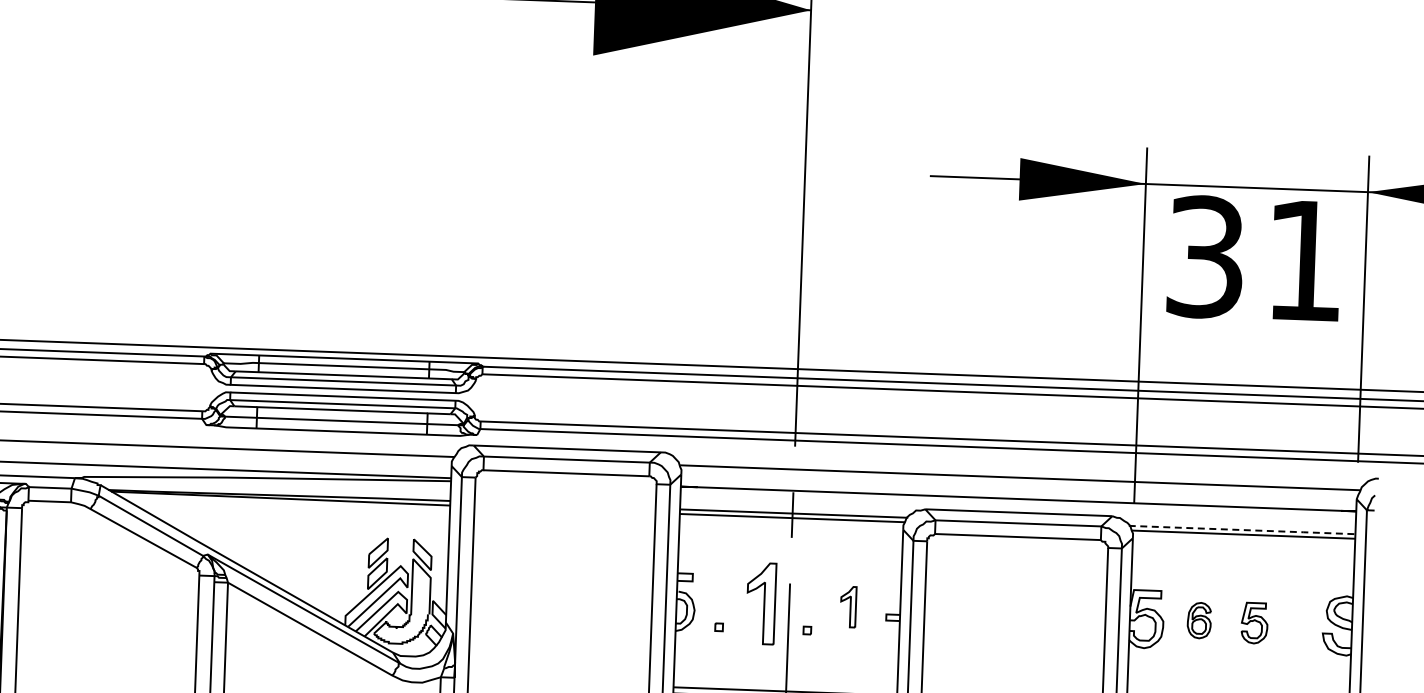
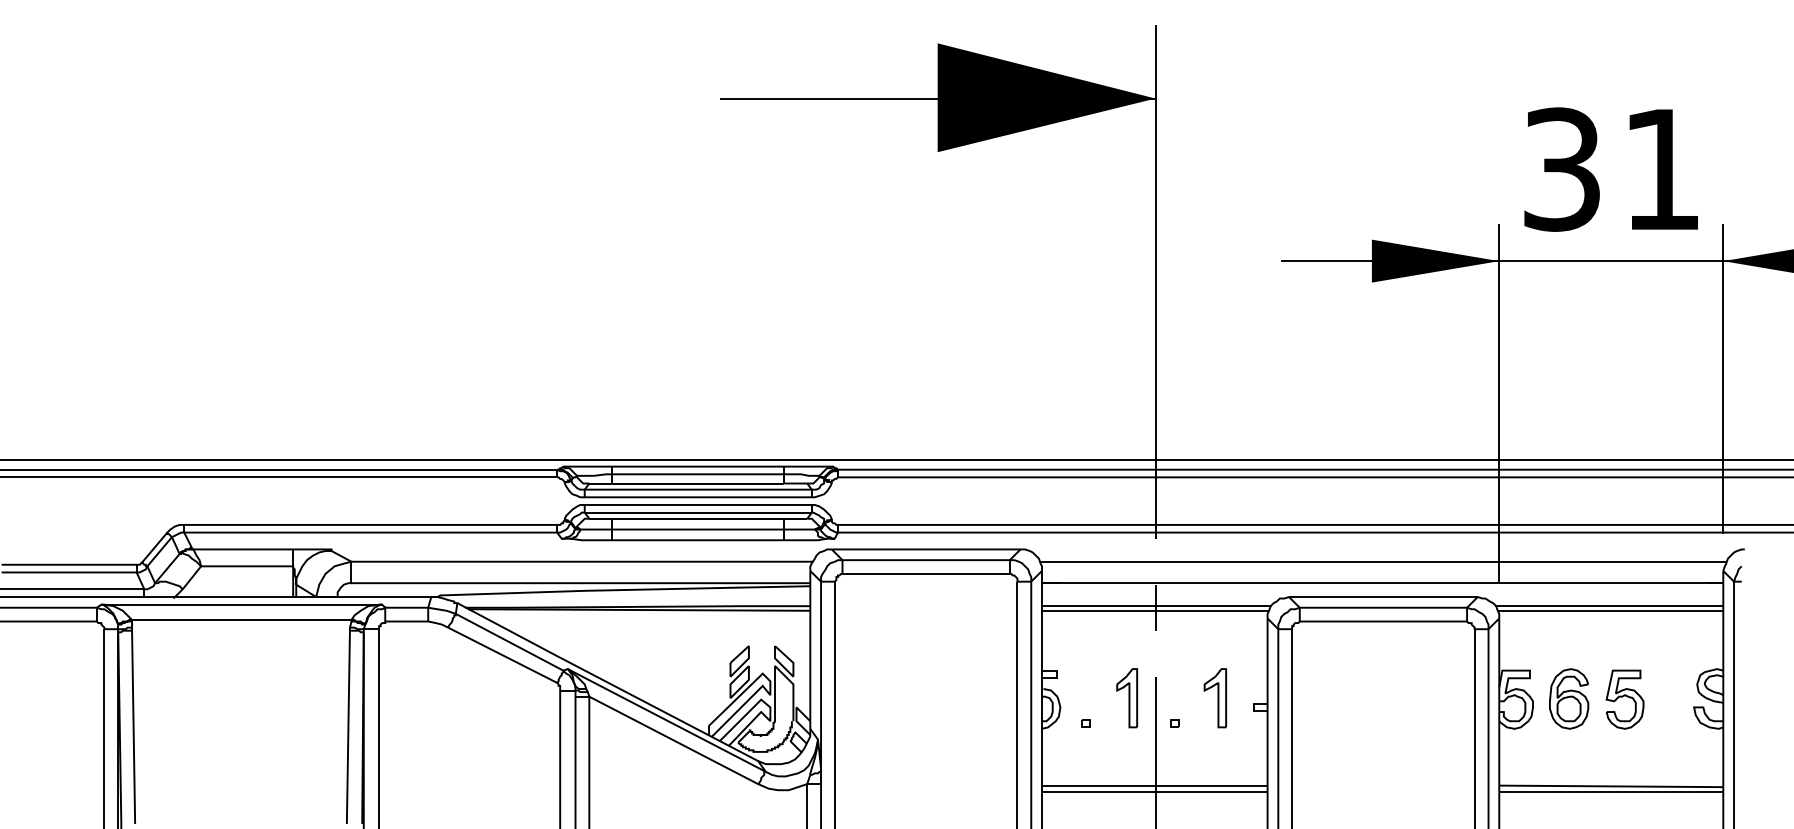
text: (1253, 258) -> (1610, 169), moved
line: (1243, 530) -> (1610, 606), dashed -> solid
part: (760, 604) -> (1126, 698), size x0.71
part: (847, 607) -> (1214, 698), size x1.43
part: (1199, 620) -> (1569, 698), size x1.67
part: (1254, 623) -> (1624, 699), size x1.43

